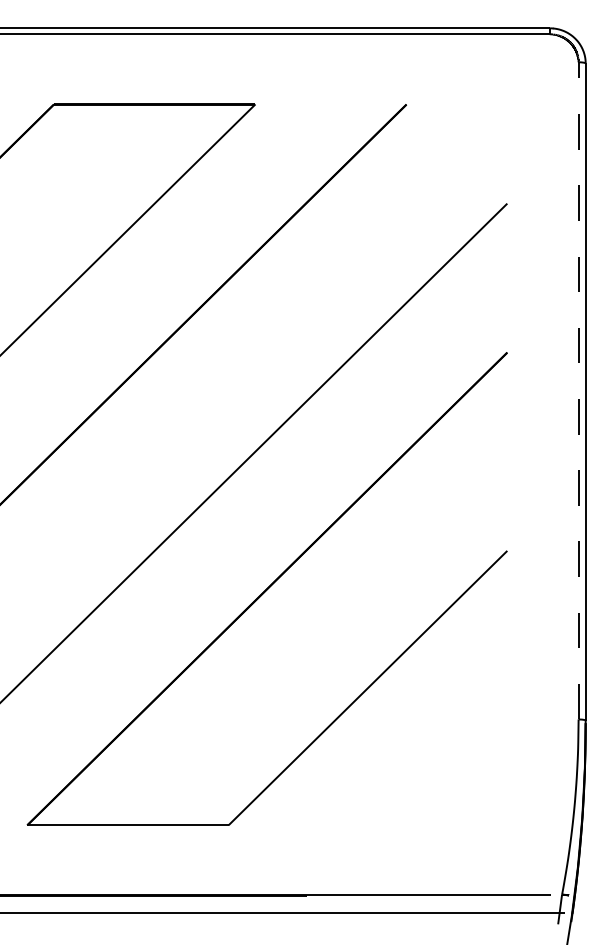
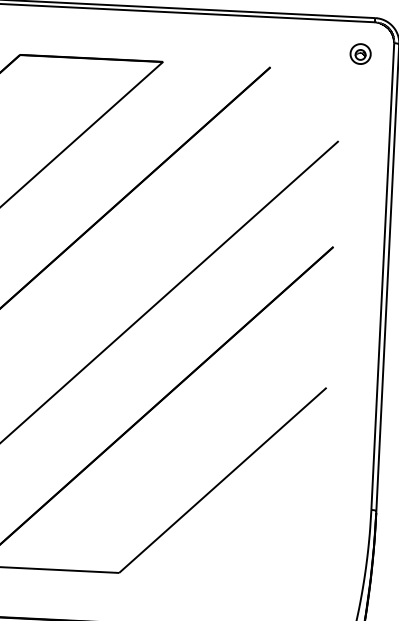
part: (532, 79) -> (360, 53), added
line: (578, 390) -> (382, 276), dashed -> solid

